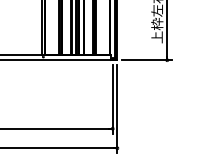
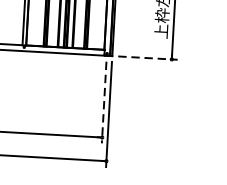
line: (147, 60) -> (148, 58), solid -> dashed
line: (112, 99) -> (103, 102), solid -> dashed

